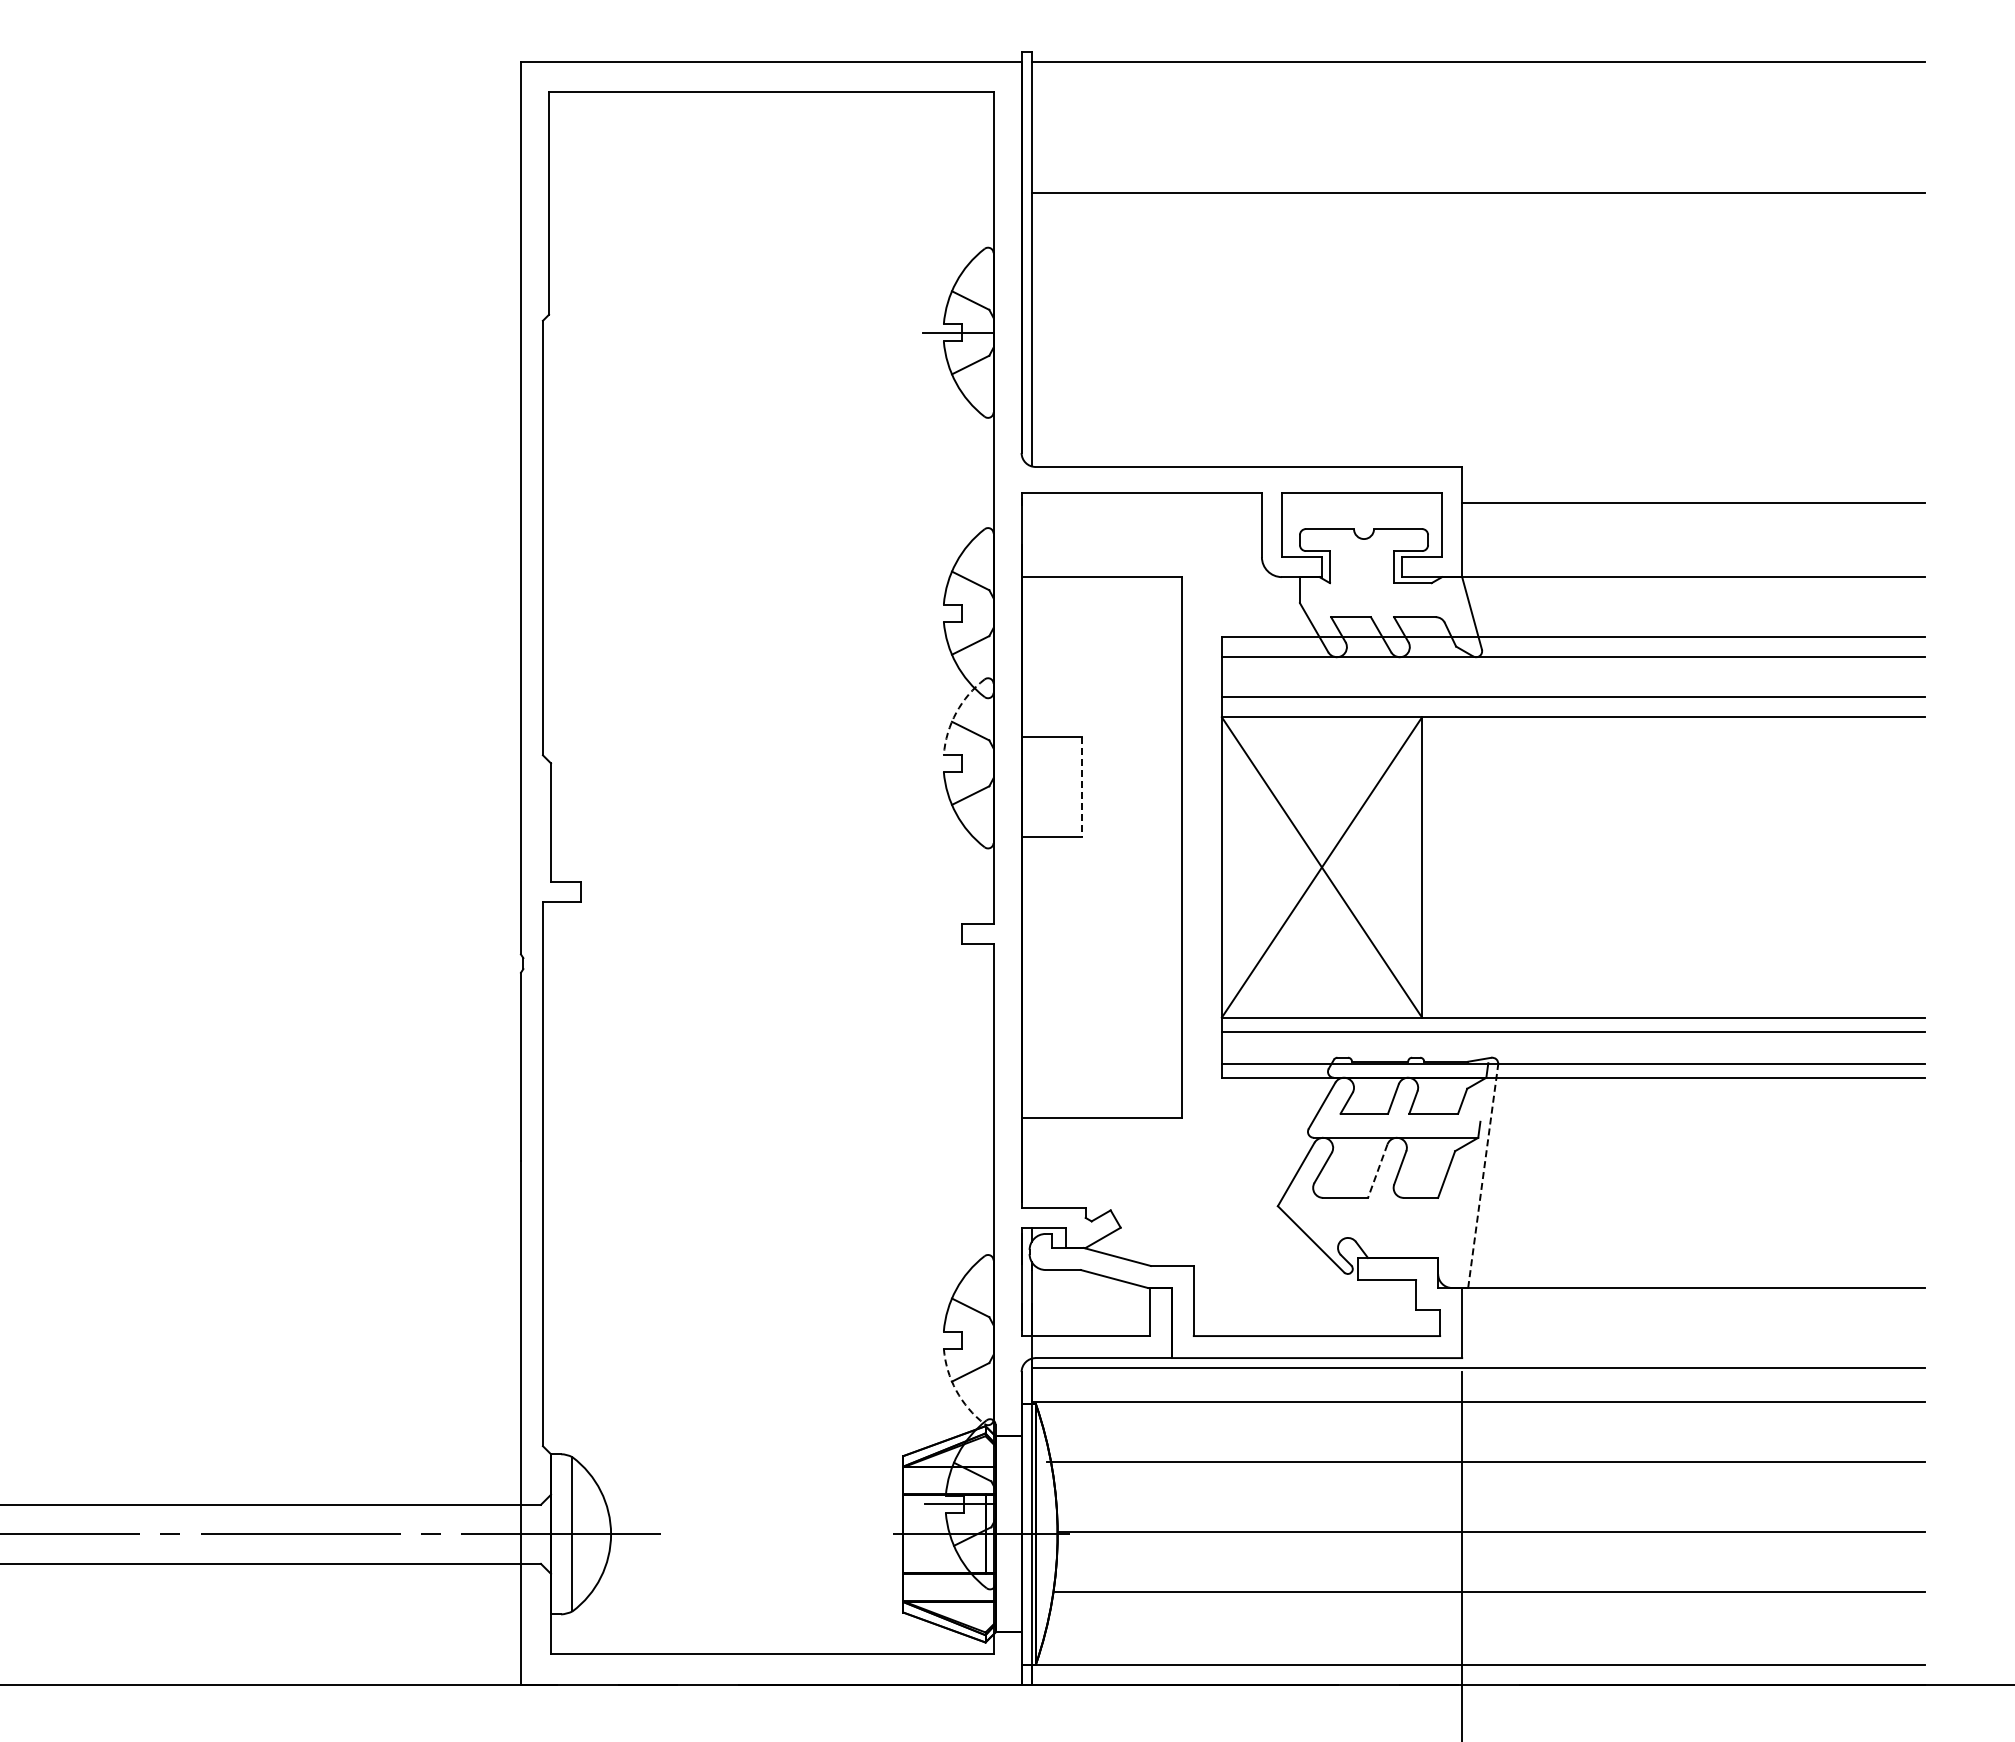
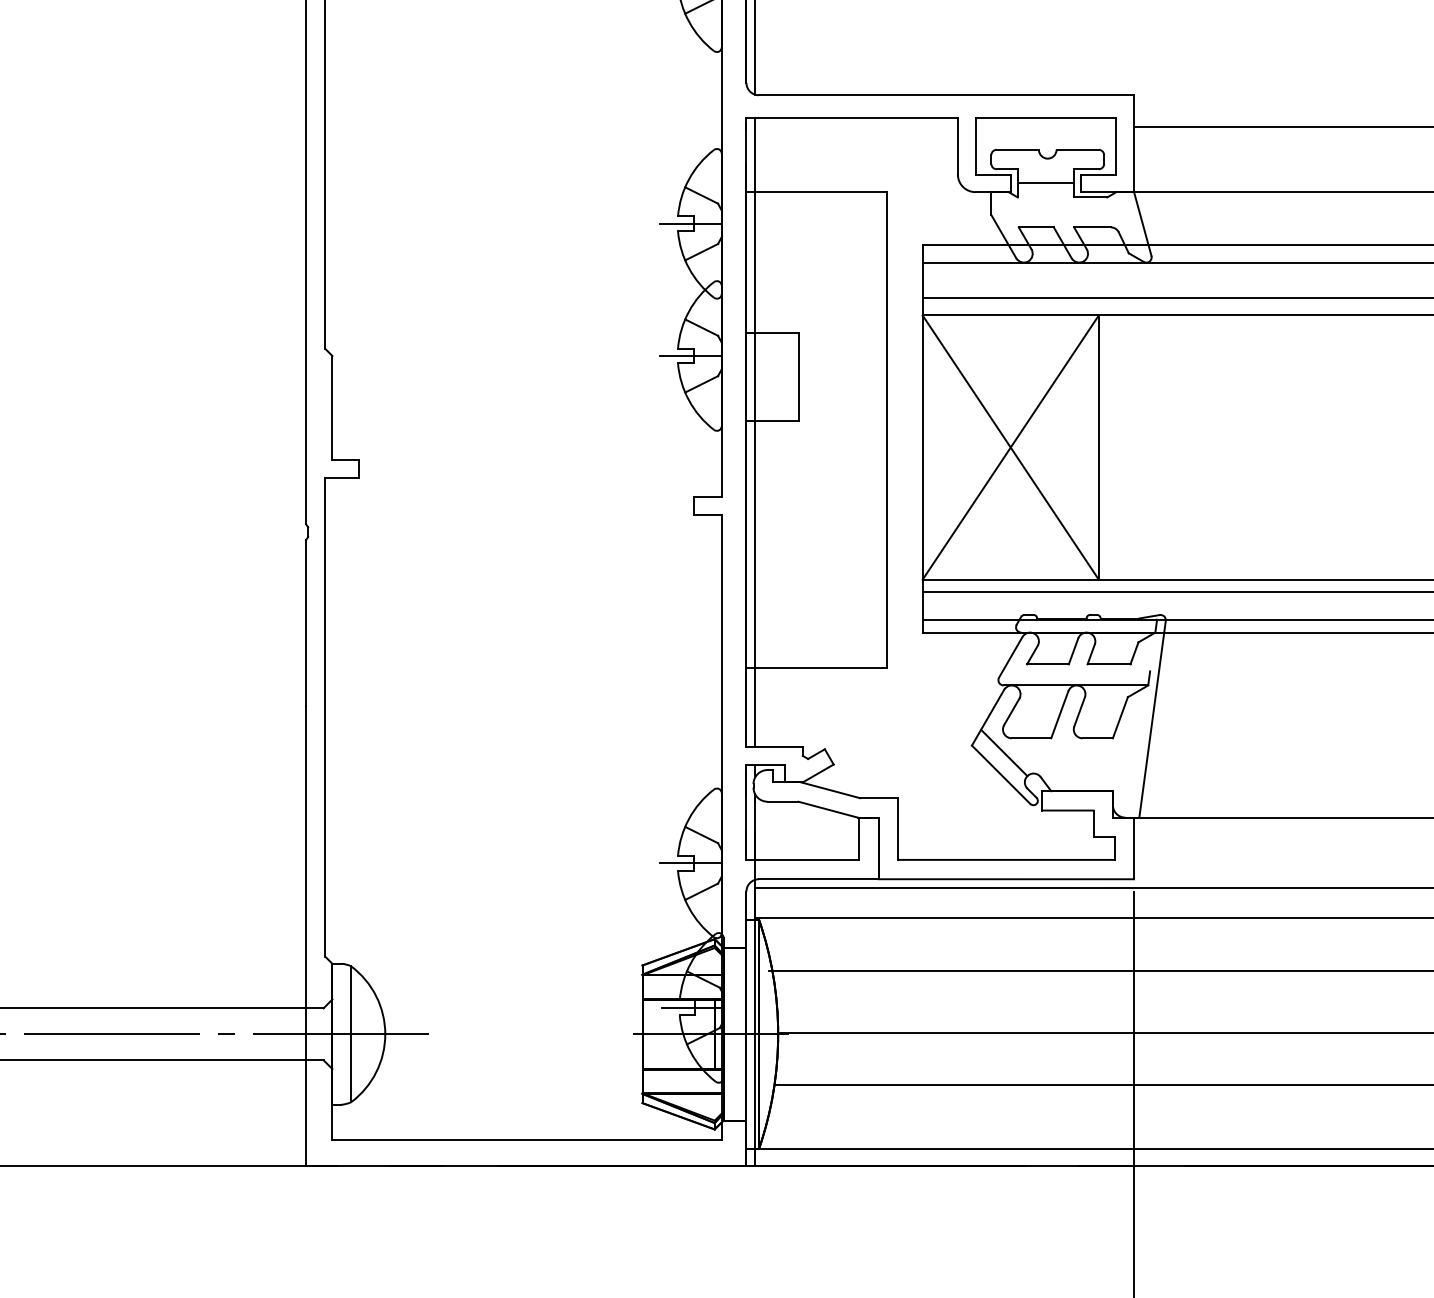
line: (1361, 567) -> (1045, 183), added
line: (958, 613) -> (690, 224), added
arc: (956, 712) -> (689, 311), dashed -> solid
line: (958, 763) -> (690, 356), added
line: (1081, 787) -> (799, 377), dashed -> solid
line: (1031, 850) -> (755, 432), added
line: (1377, 1171) -> (1059, 715), dashed -> solid
line: (1483, 1176) -> (1152, 719), dashed -> solid
line: (1314, 1214) -> (1004, 752), added
line: (958, 1340) -> (690, 863), added
arc: (956, 1390) -> (689, 907), dashed -> solid

